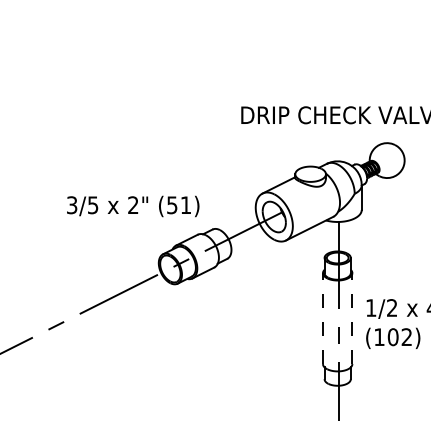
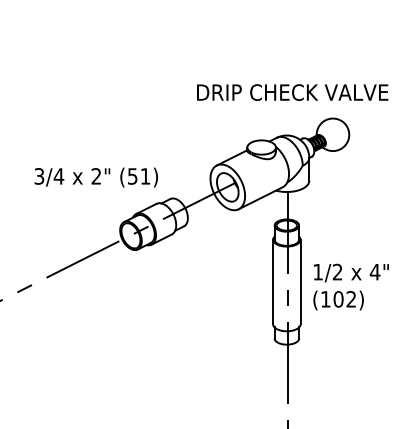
text: (92, 205) -> (58, 176), 3/5 -> 3/4
line: (323, 318) -> (273, 281), dashed -> solid
line: (352, 318) -> (300, 281), dashed -> solid

